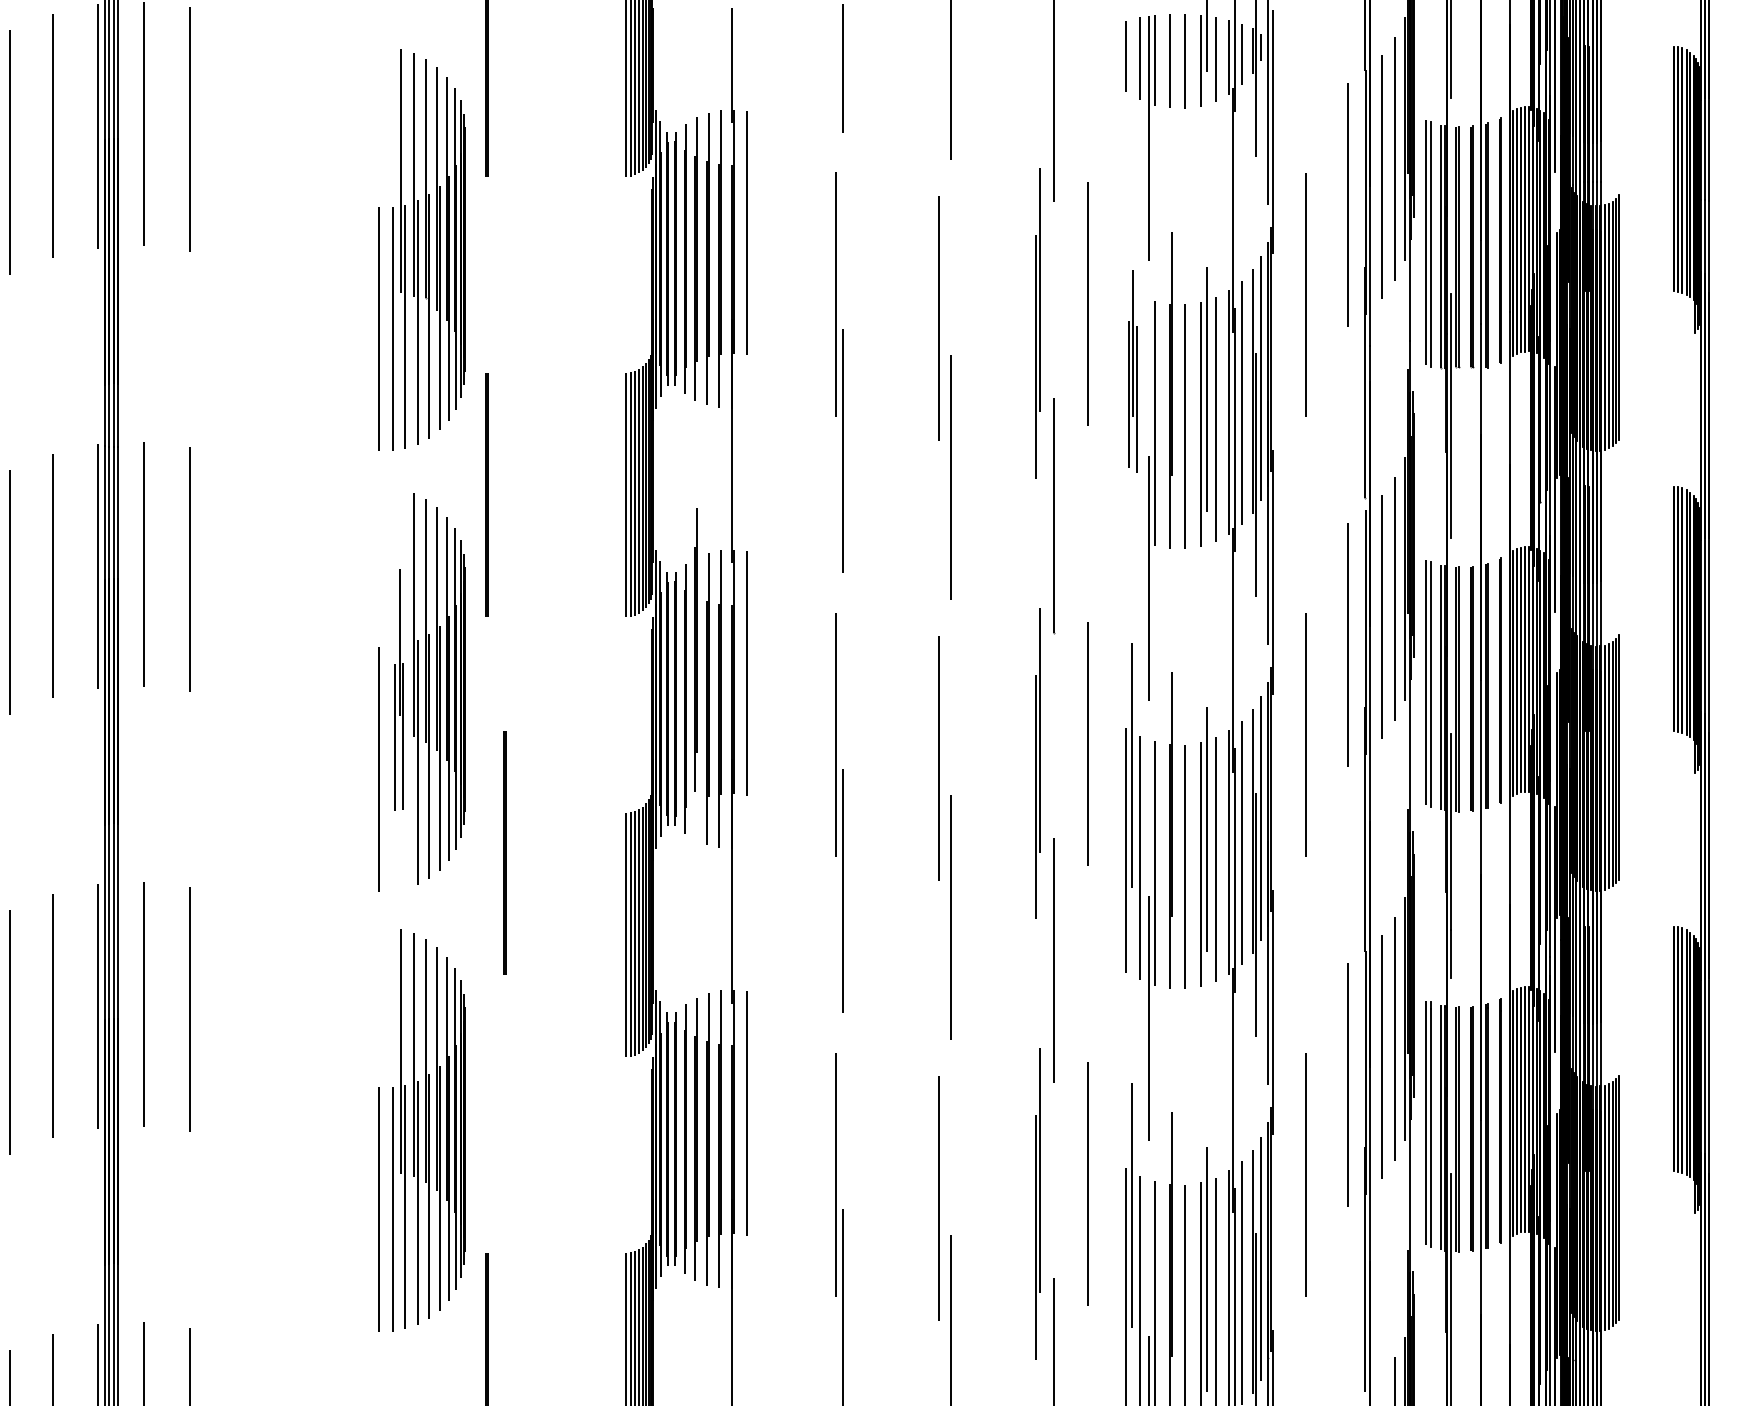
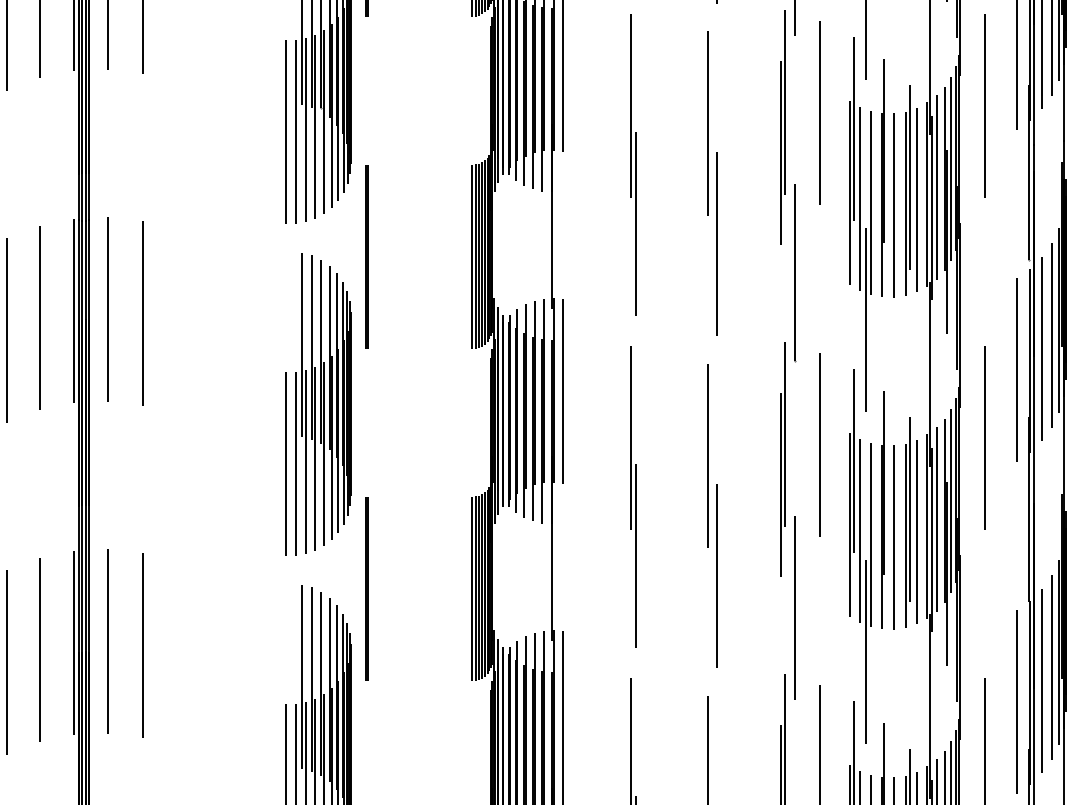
part: (1132, 371) -> (854, 163), size x1.67
line: (695, 649) -> (524, 410), moved
part: (398, 689) -> (300, 403), size x1.67
line: (504, 852) -> (366, 588), moved

